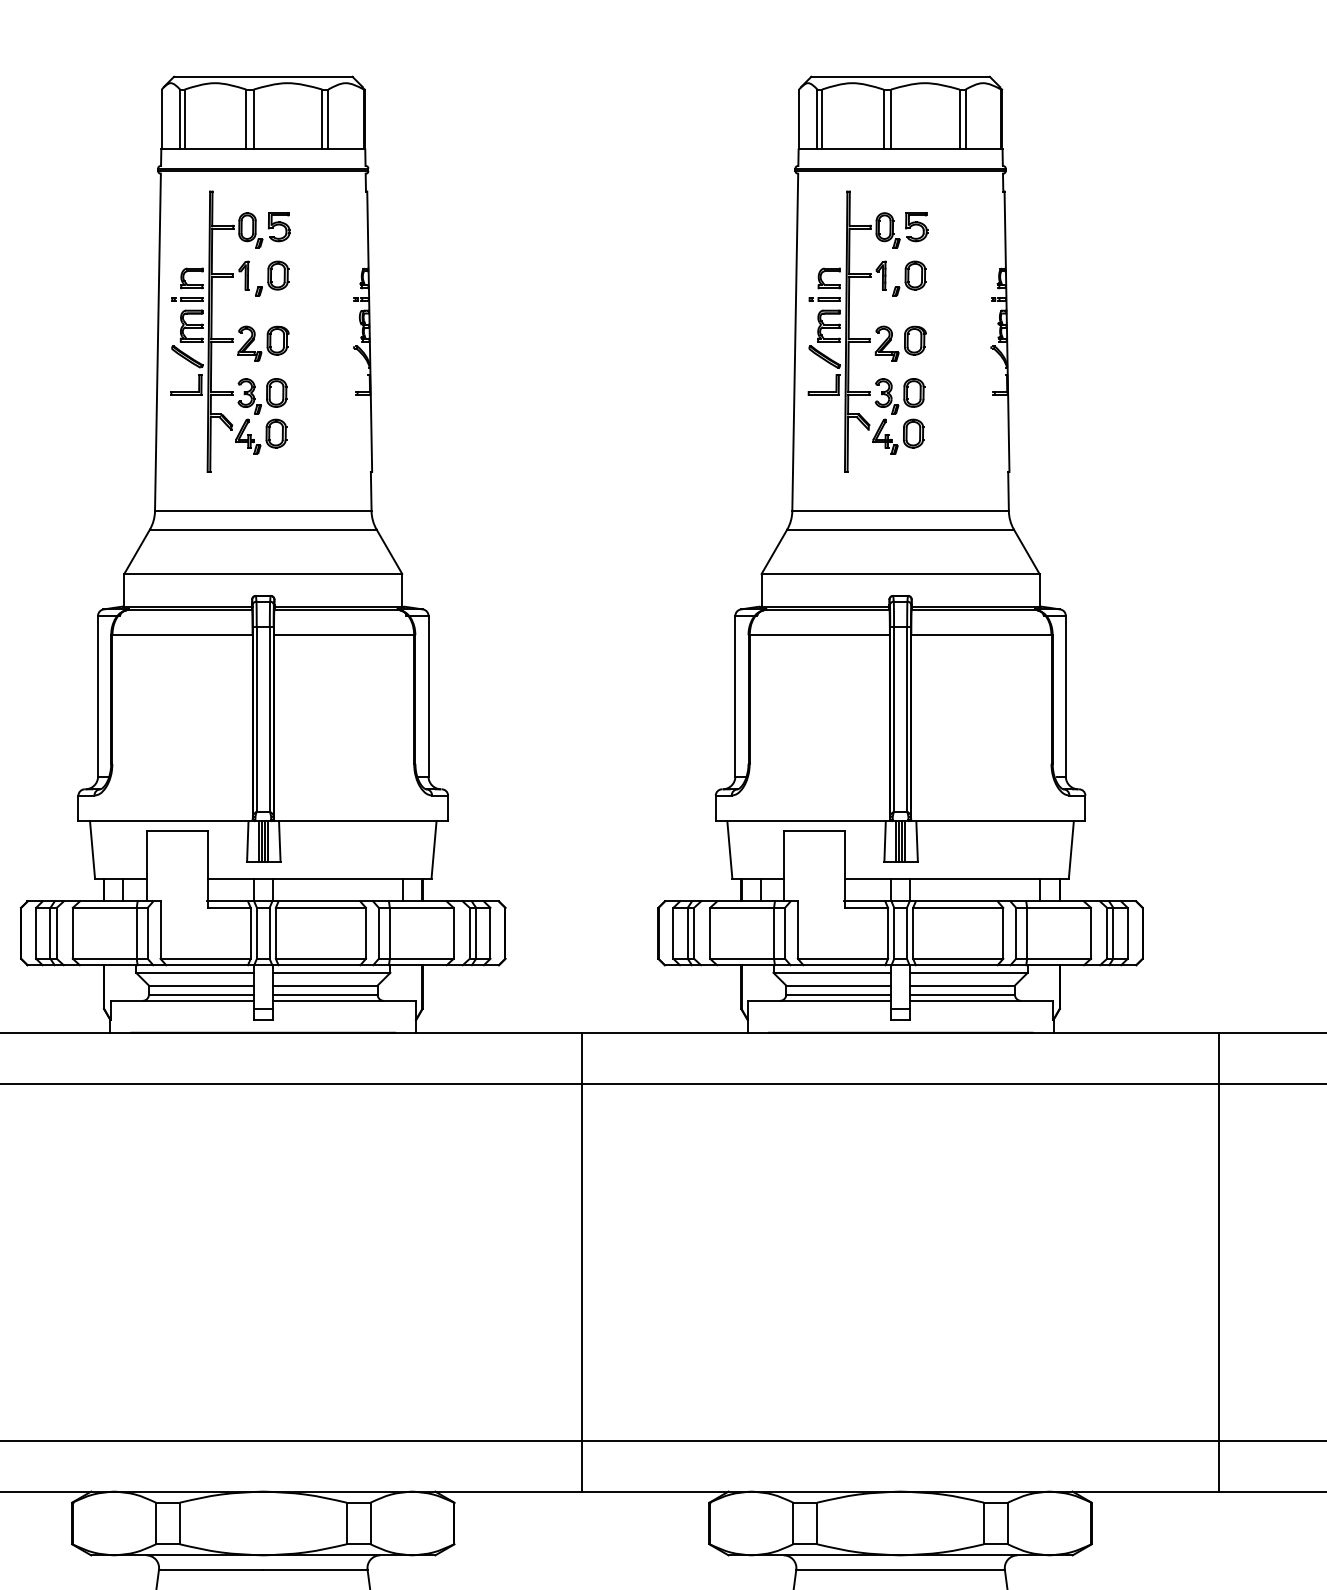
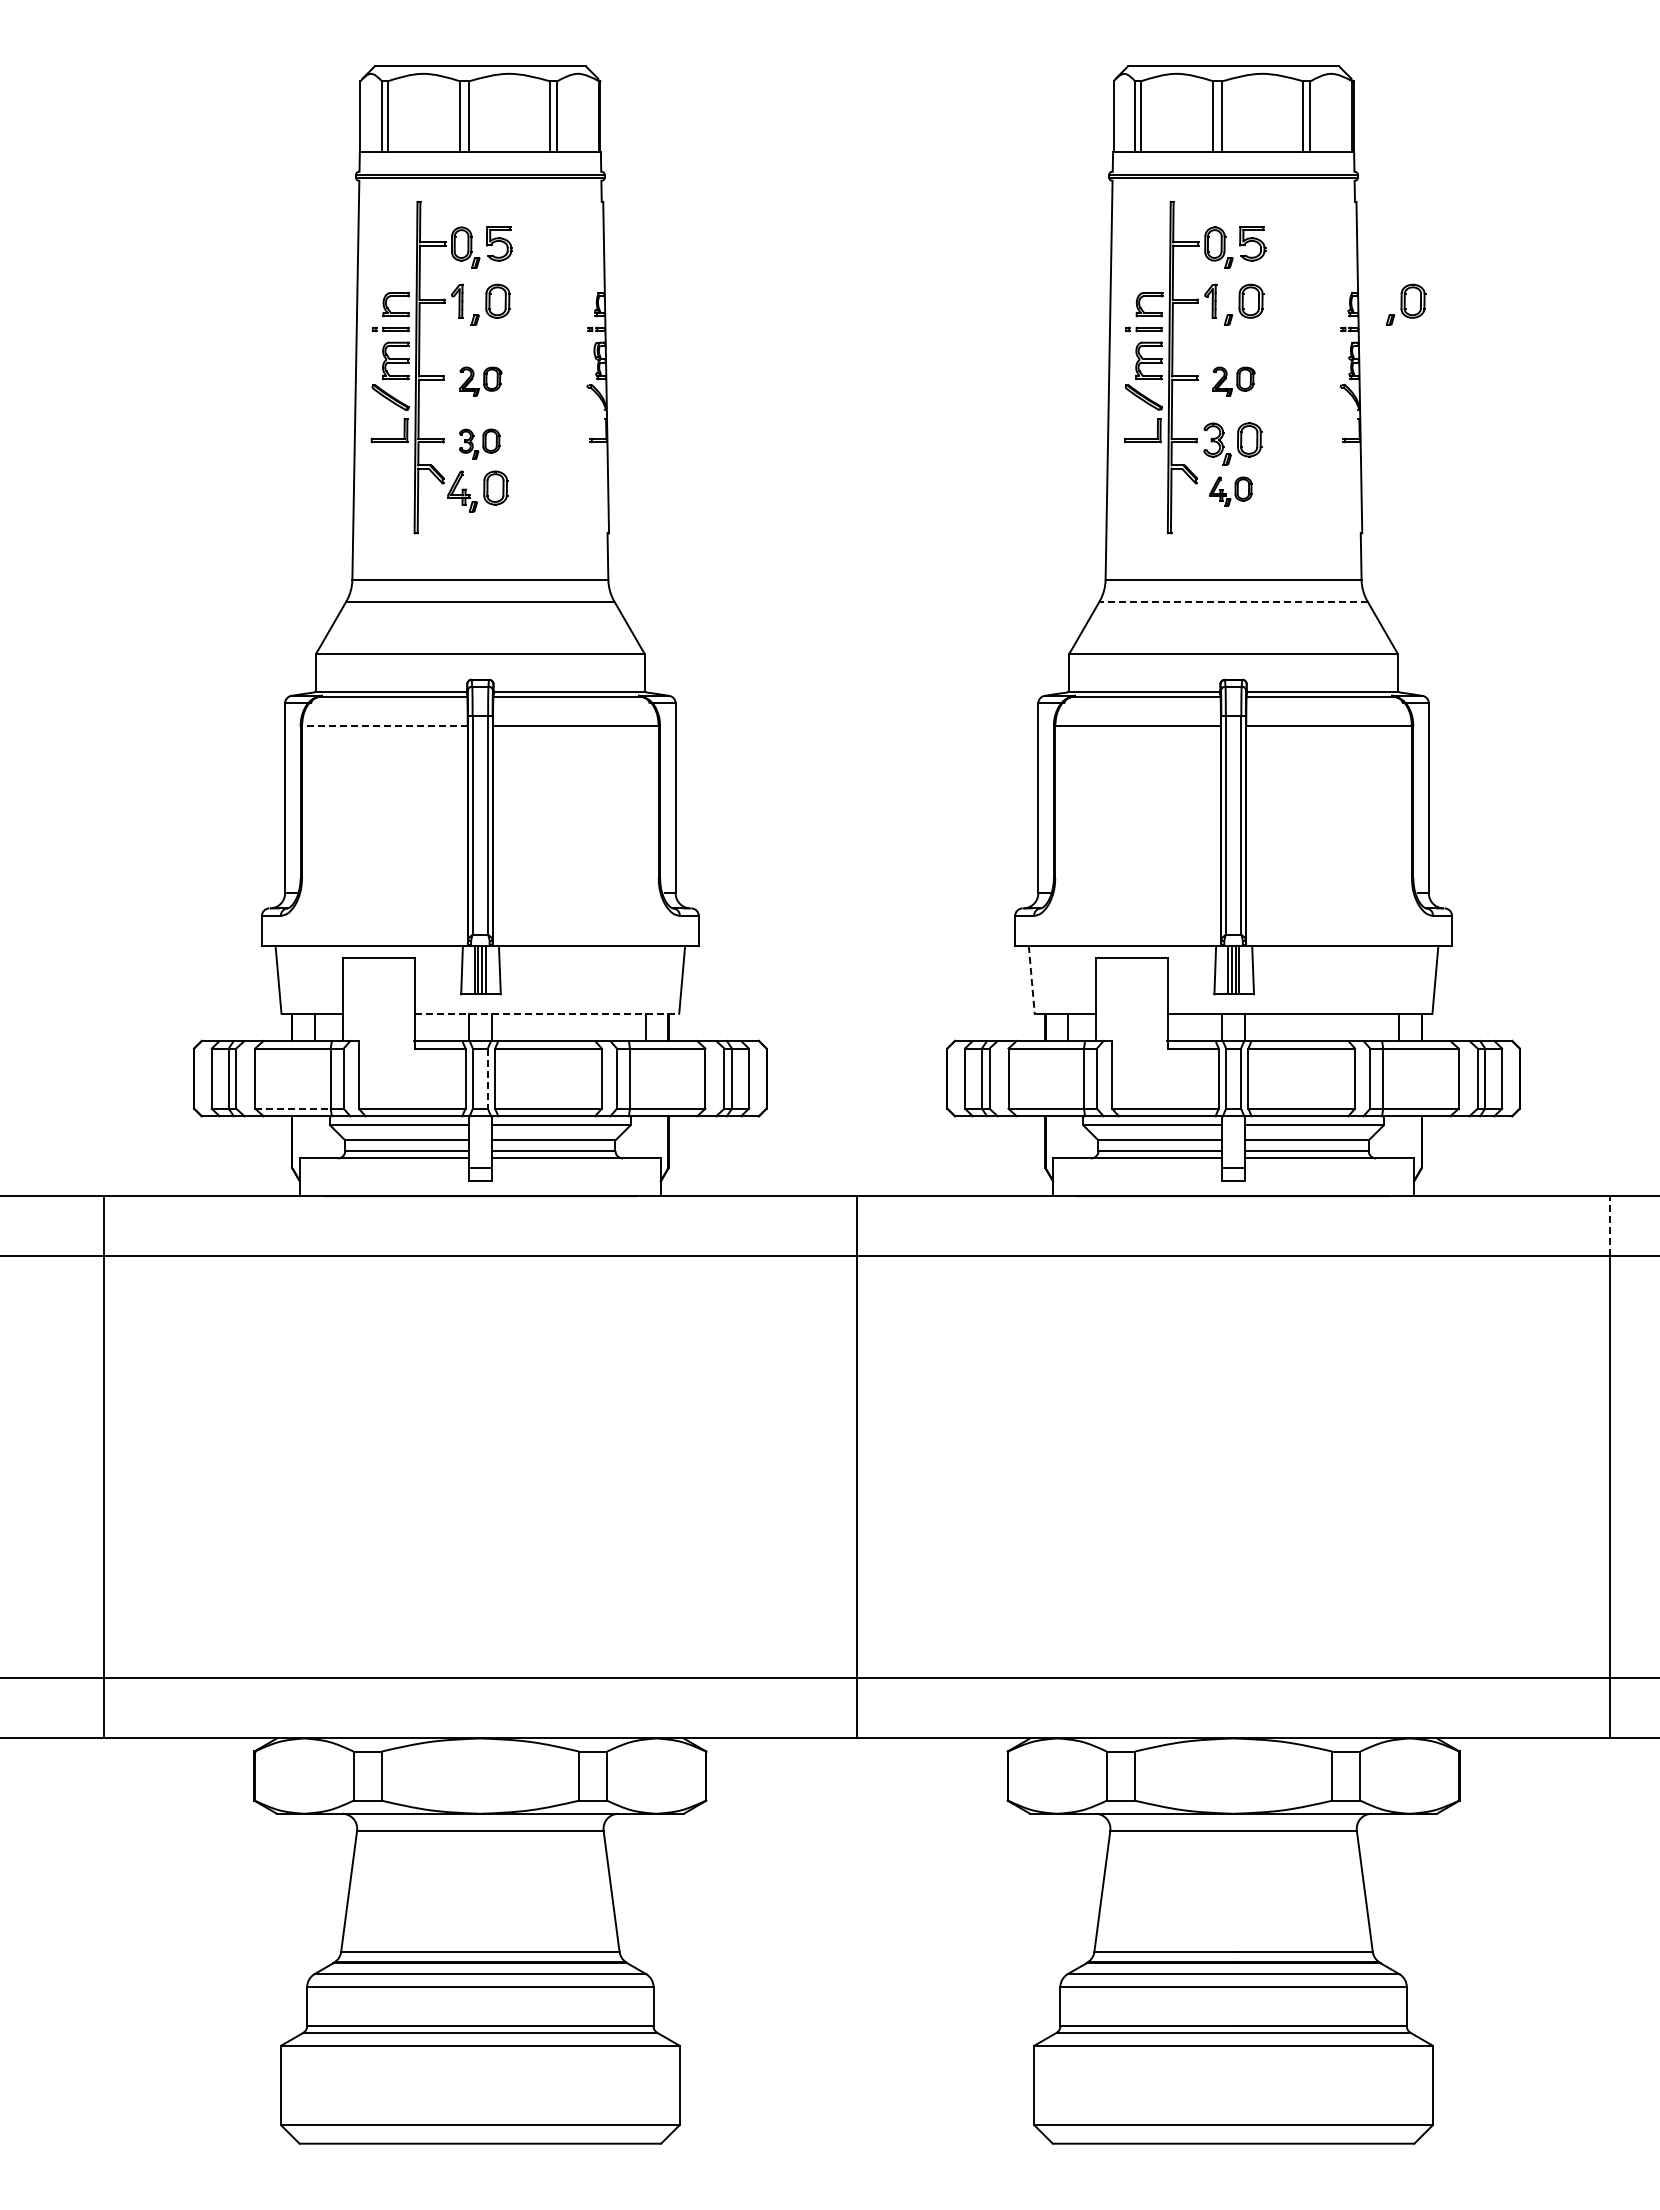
part: (1046, 278) -> (1406, 304), added
part: (263, 343) -> (480, 381), size x0.7
part: (900, 343) -> (1233, 381), size x0.7
part: (262, 395) -> (479, 443), size x0.7
part: (897, 436) -> (1230, 491), size x0.7
line: (900, 529) -> (1233, 601), solid -> dashed
line: (182, 635) -> (384, 726), solid -> dashed
line: (729, 850) -> (1031, 980), solid -> dashed
line: (320, 878) -> (547, 1013), solid -> dashed
line: (269, 934) -> (487, 1079), solid -> dashed
line: (105, 958) -> (293, 1108), solid -> dashed
line: (1219, 1057) -> (1610, 1225), solid -> dashed

